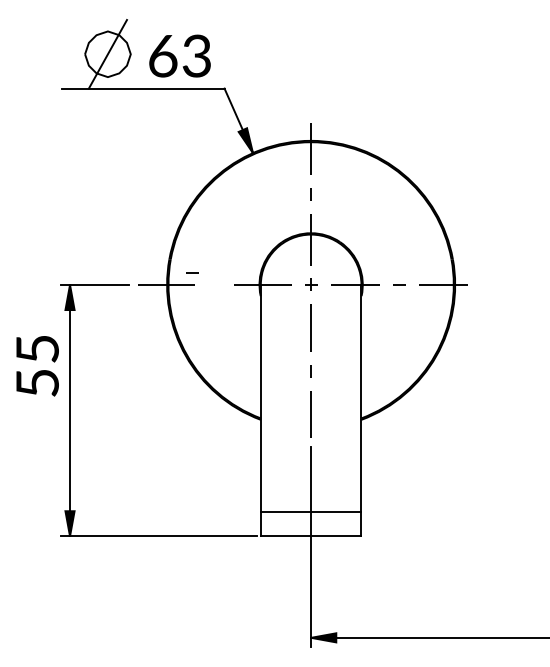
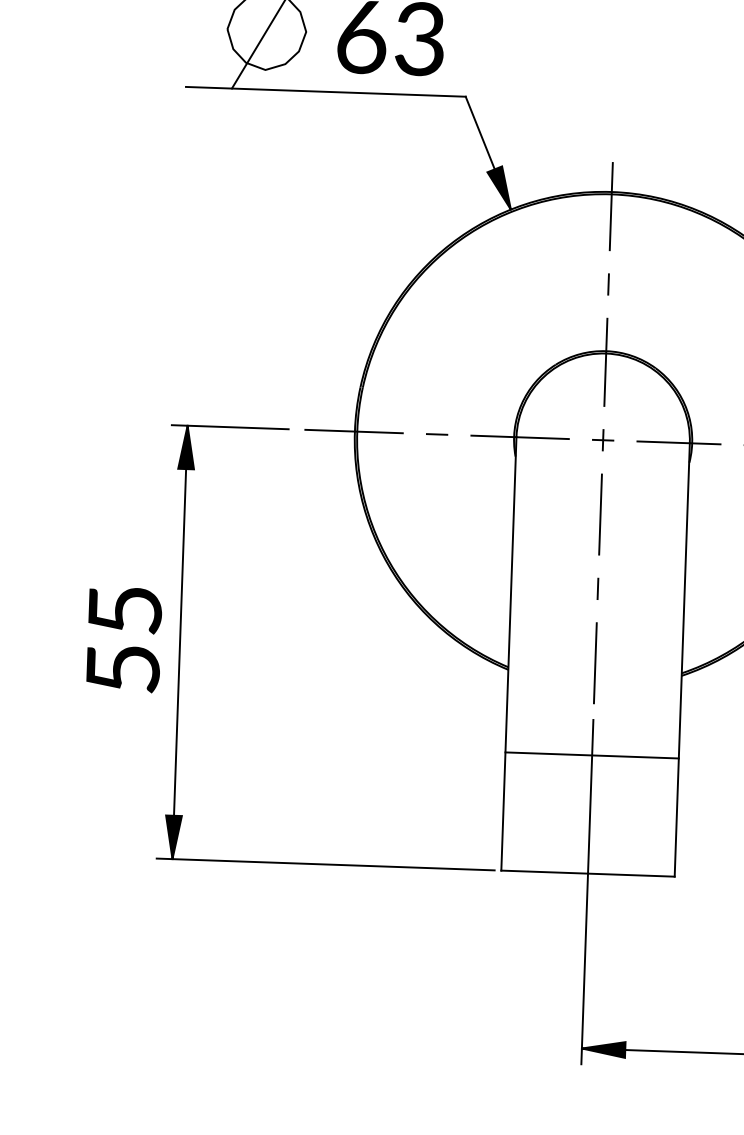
line: (192, 272) -> (436, 433), moved
text: (37, 366) -> (123, 640), moved
line: (310, 511) -> (591, 754), moved

